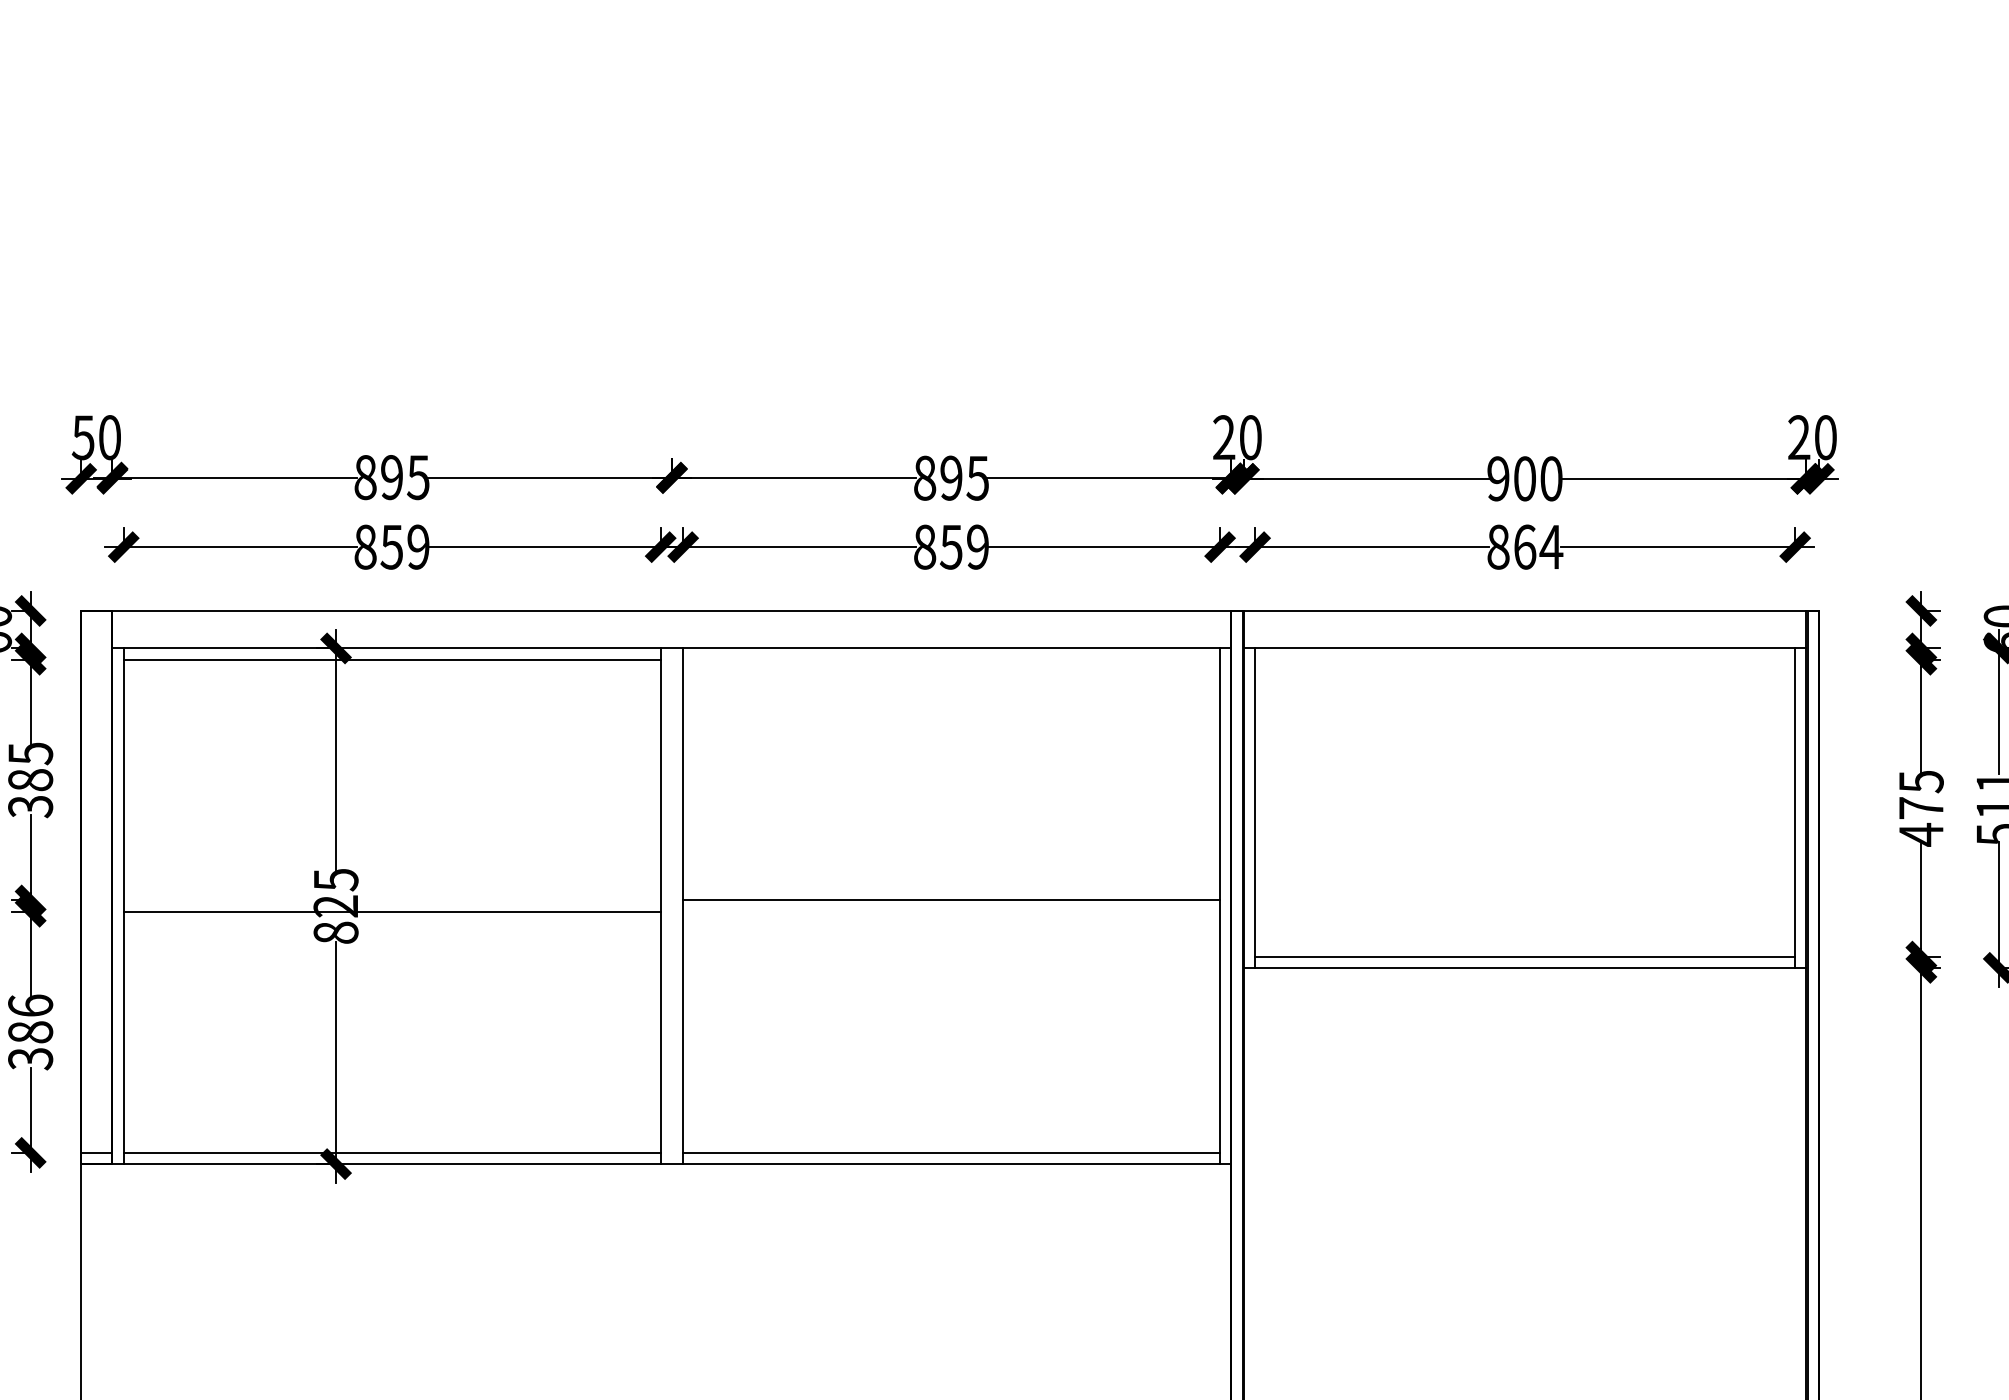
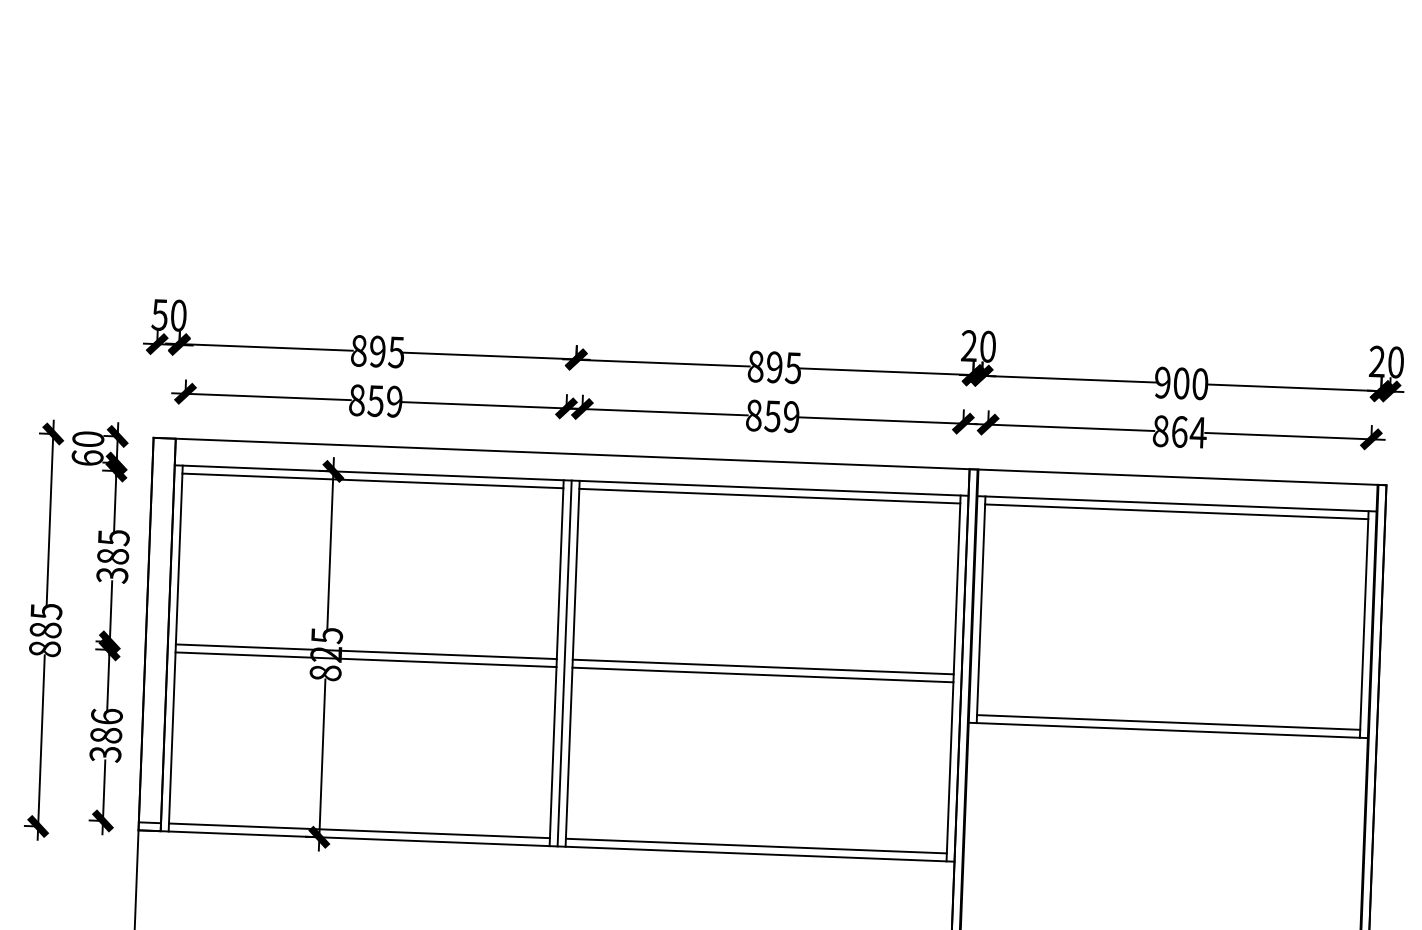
line: (951, 659) -> (769, 496), added
line: (1525, 659) -> (1176, 511), added
line: (391, 900) -> (365, 651), added
line: (671, 906) -> (564, 663), added
line: (951, 911) -> (762, 674), added

